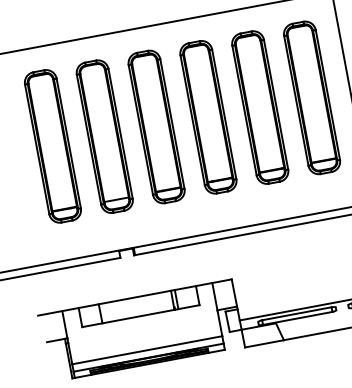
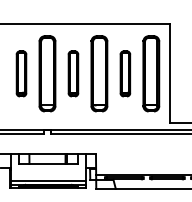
part: (260, 106) -> (125, 73), size x0.6
part: (156, 126) -> (73, 73), size x0.6
part: (52, 145) -> (21, 73), size x0.6

